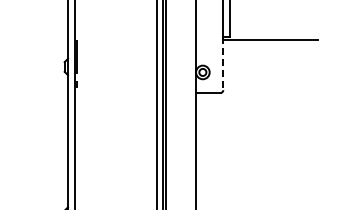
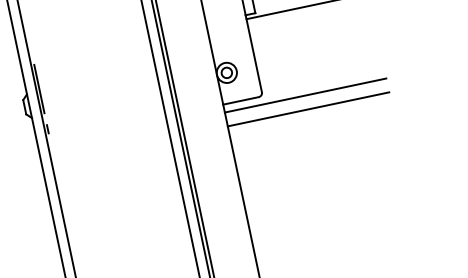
line: (223, 63) -> (254, 53), dashed -> solid
line: (251, 98) -> (305, 95), added
line: (251, 107) -> (308, 108), added

